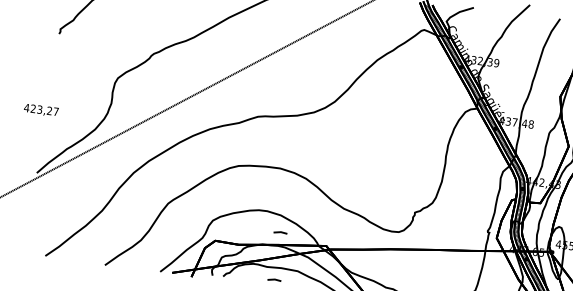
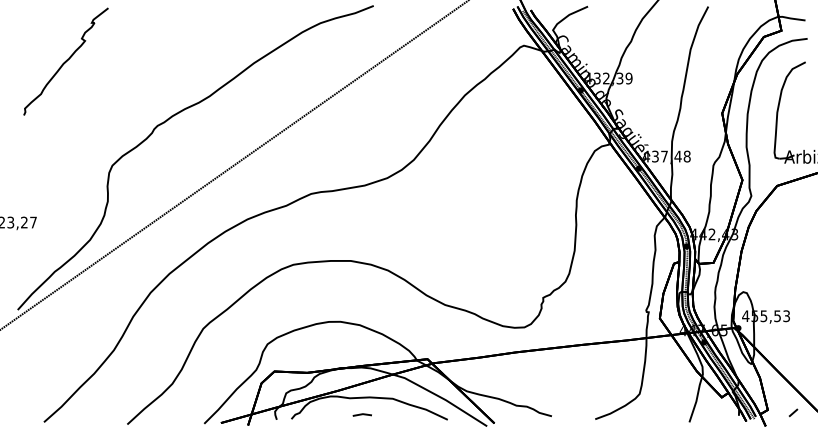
line: (279, 232) -> (361, 348), removed

